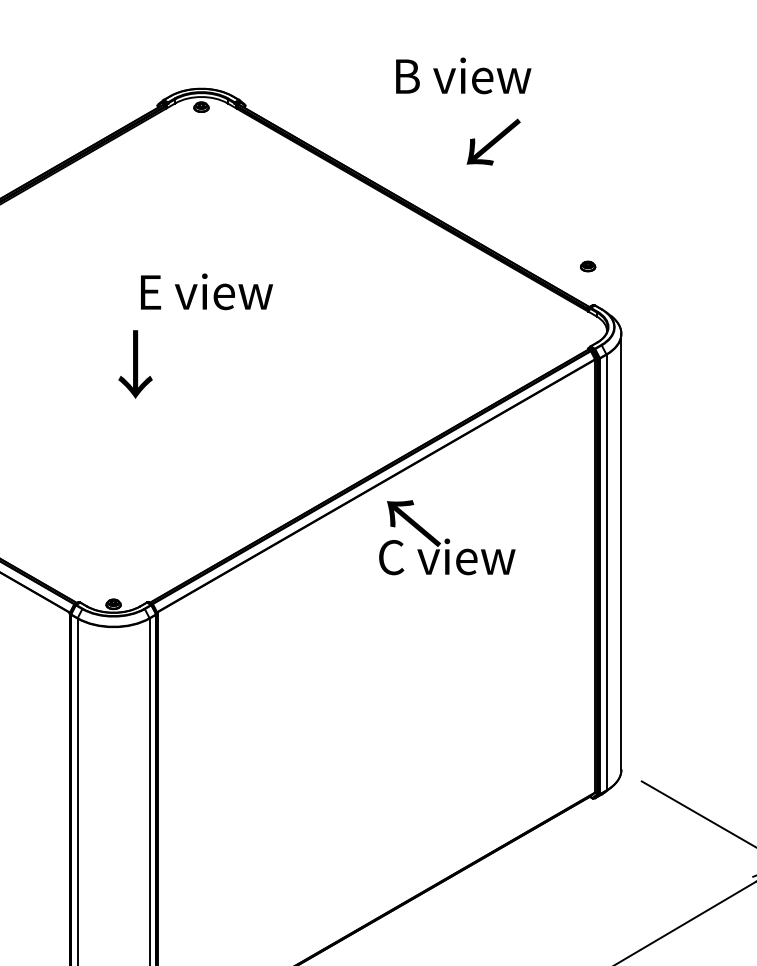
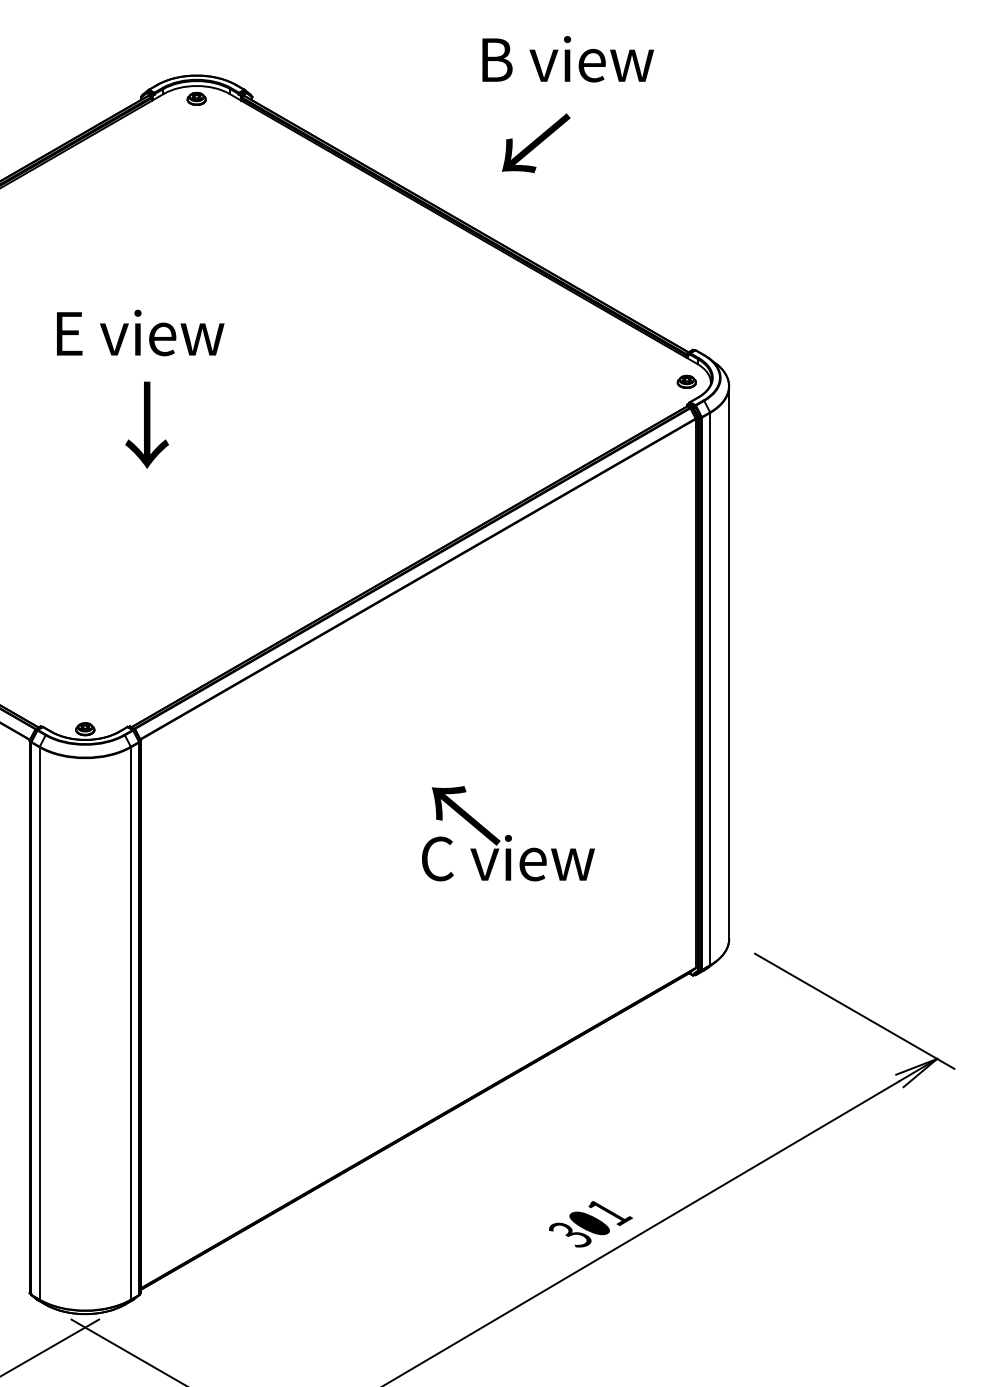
text: (463, 76) -> (567, 59), moved
text: (493, 141) -> (536, 142), moved
part: (587, 266) -> (686, 381), moved
text: (206, 291) -> (140, 332), moved
text: (135, 363) -> (146, 424), moved
text: (447, 537) -> (508, 833), moved

